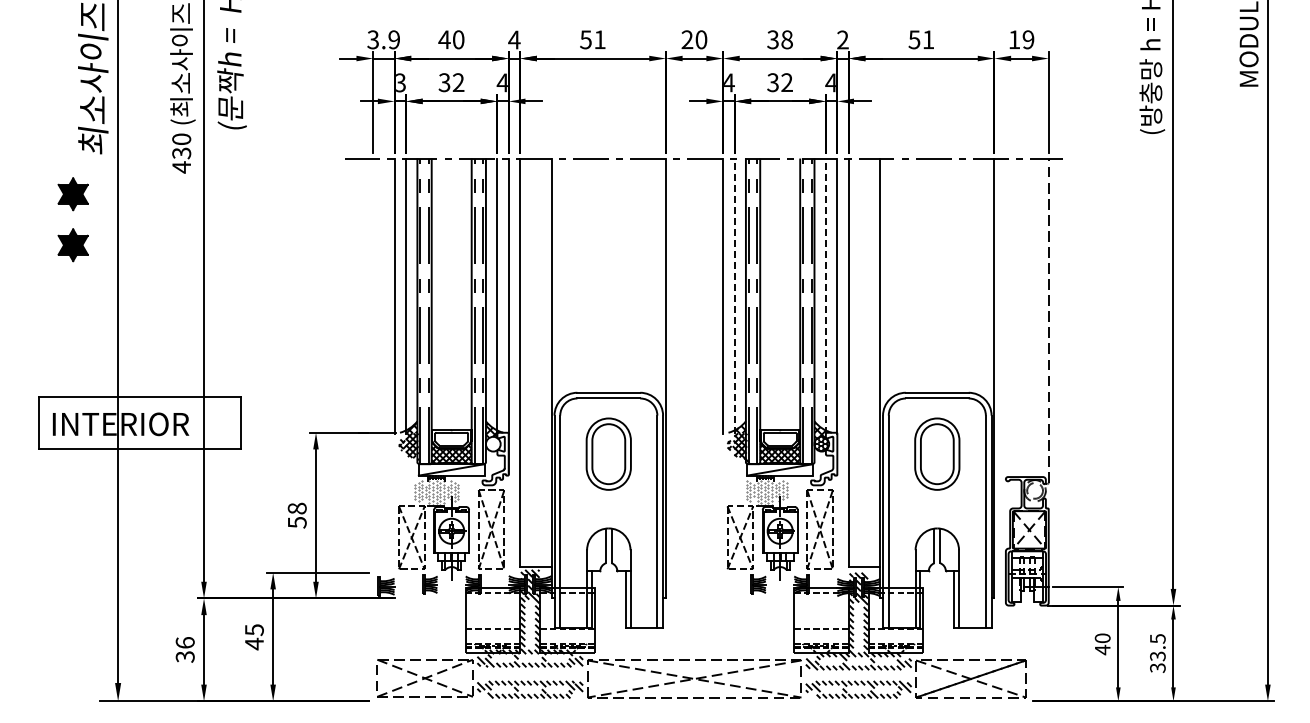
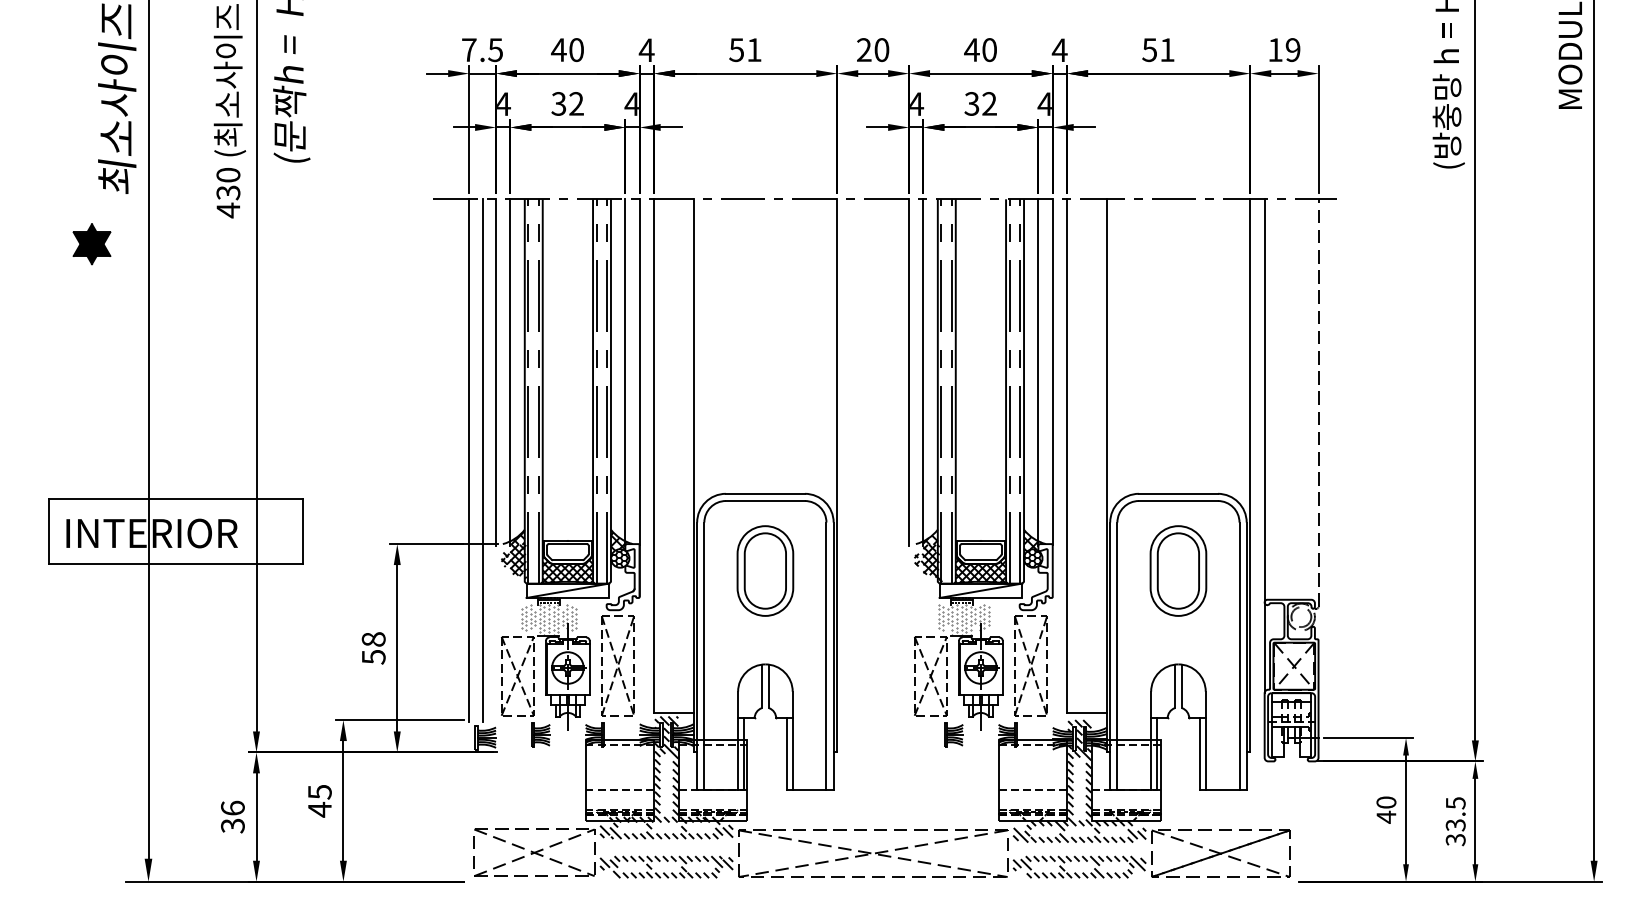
text: (383, 39) -> (482, 49), 3.9 -> 7.5
text: (779, 39) -> (980, 49), 38 -> 40
text: (842, 39) -> (1059, 49), 2 -> 4
text: (399, 82) -> (502, 103), 3 -> 4
part: (72, 245) -> (91, 308), removed
line: (734, 296) -> (923, 372), dashed -> solid
line: (825, 296) -> (1037, 372), dashed -> solid
line: (1005, 354) -> (1264, 445), added
line: (373, 366) -> (469, 460), added
line: (384, 366) -> (483, 460), added
hatch: (492, 444) -> (619, 558), added

